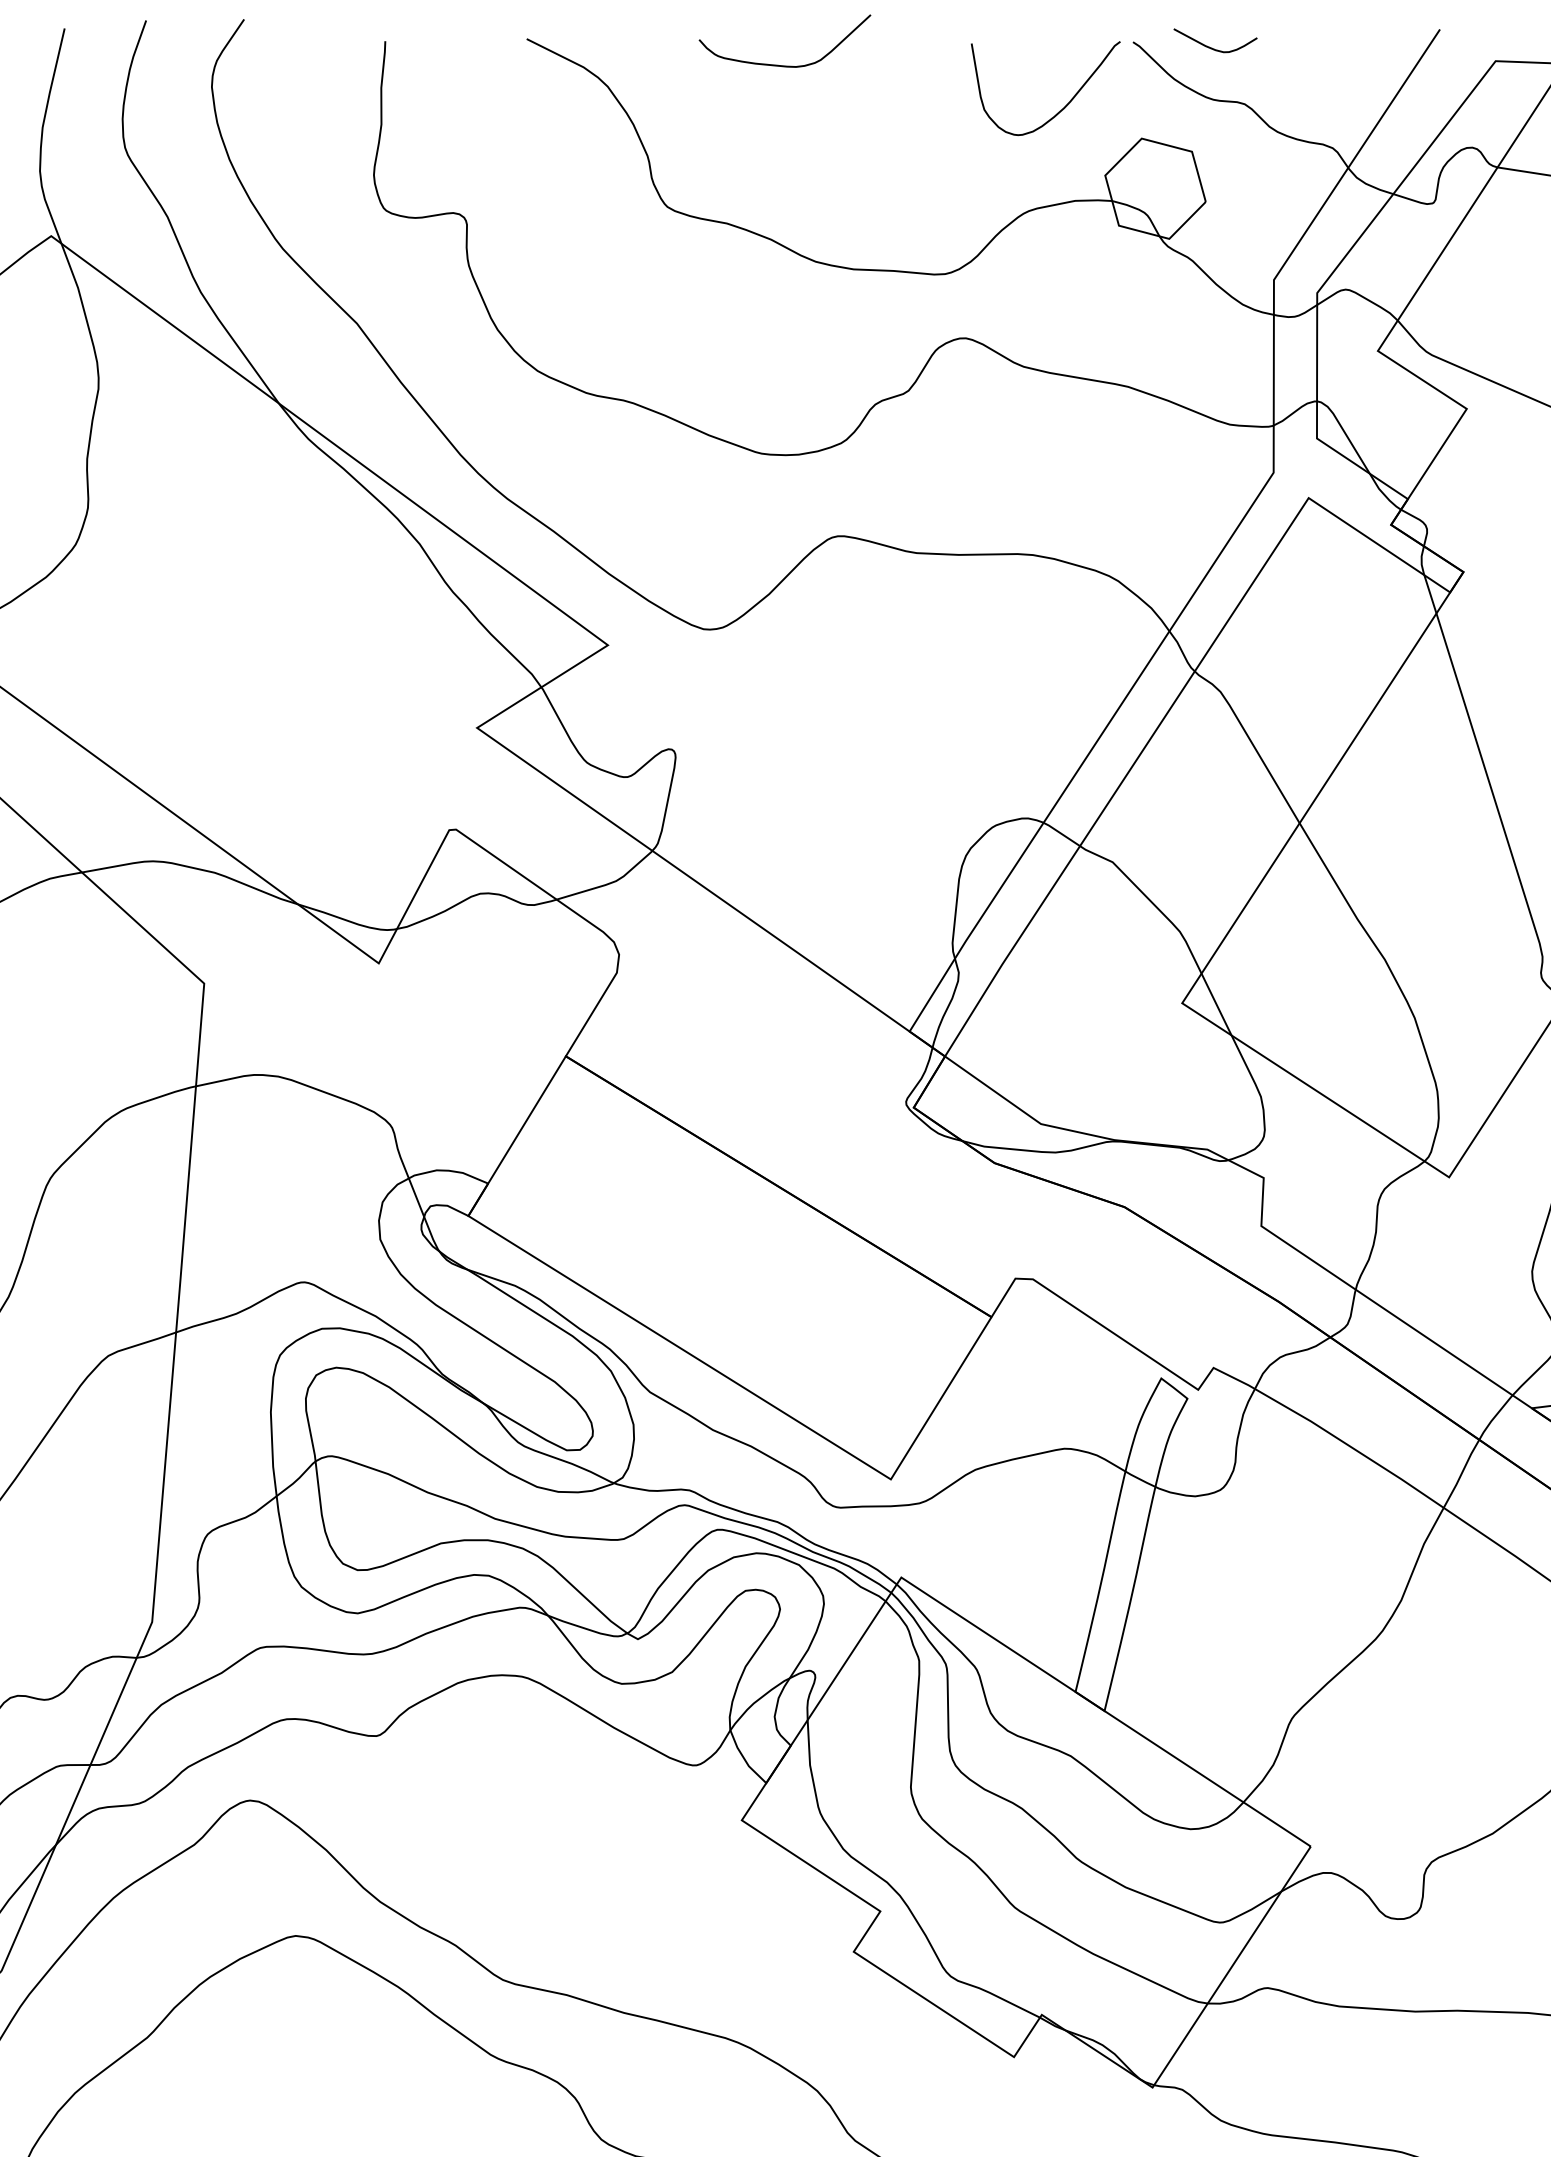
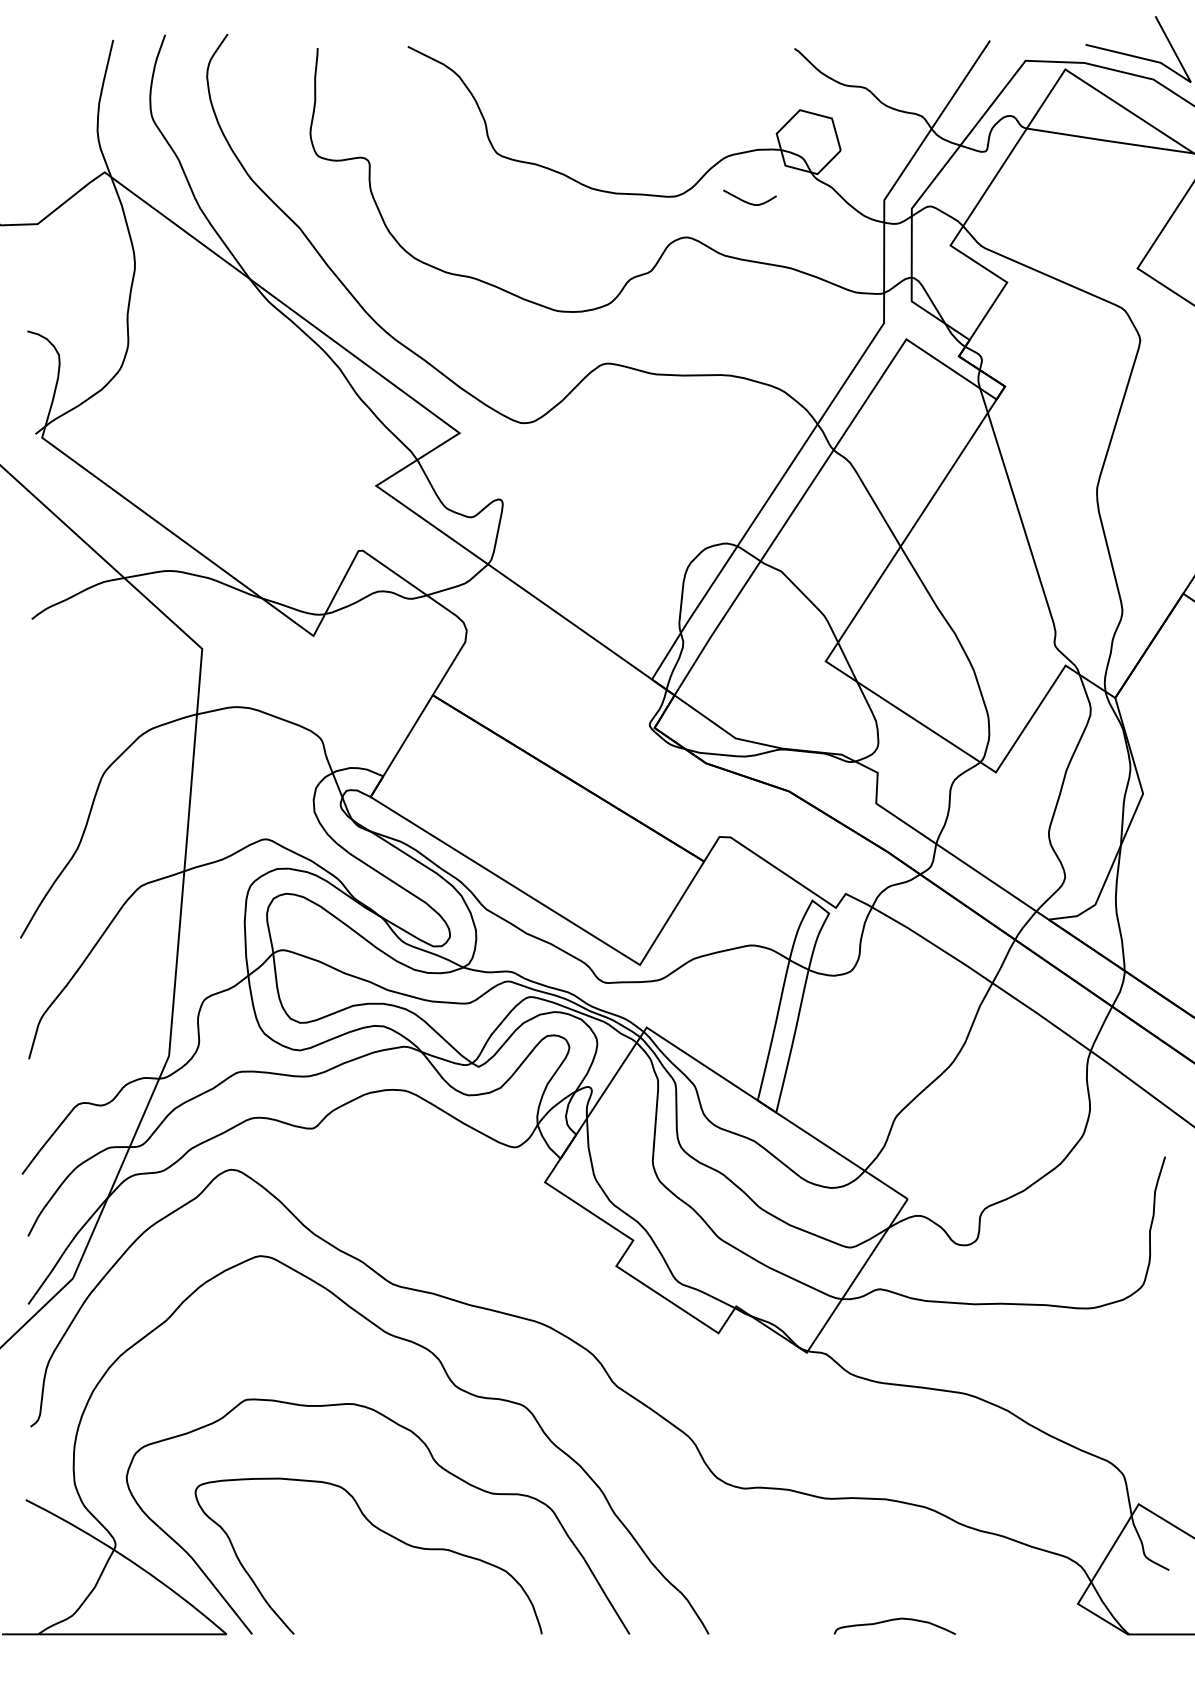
curve: (1211, 46) -> (747, 201), moved
curve: (778, 63) -> (568, 62), removed
curve: (1064, 106) -> (750, 89), removed

